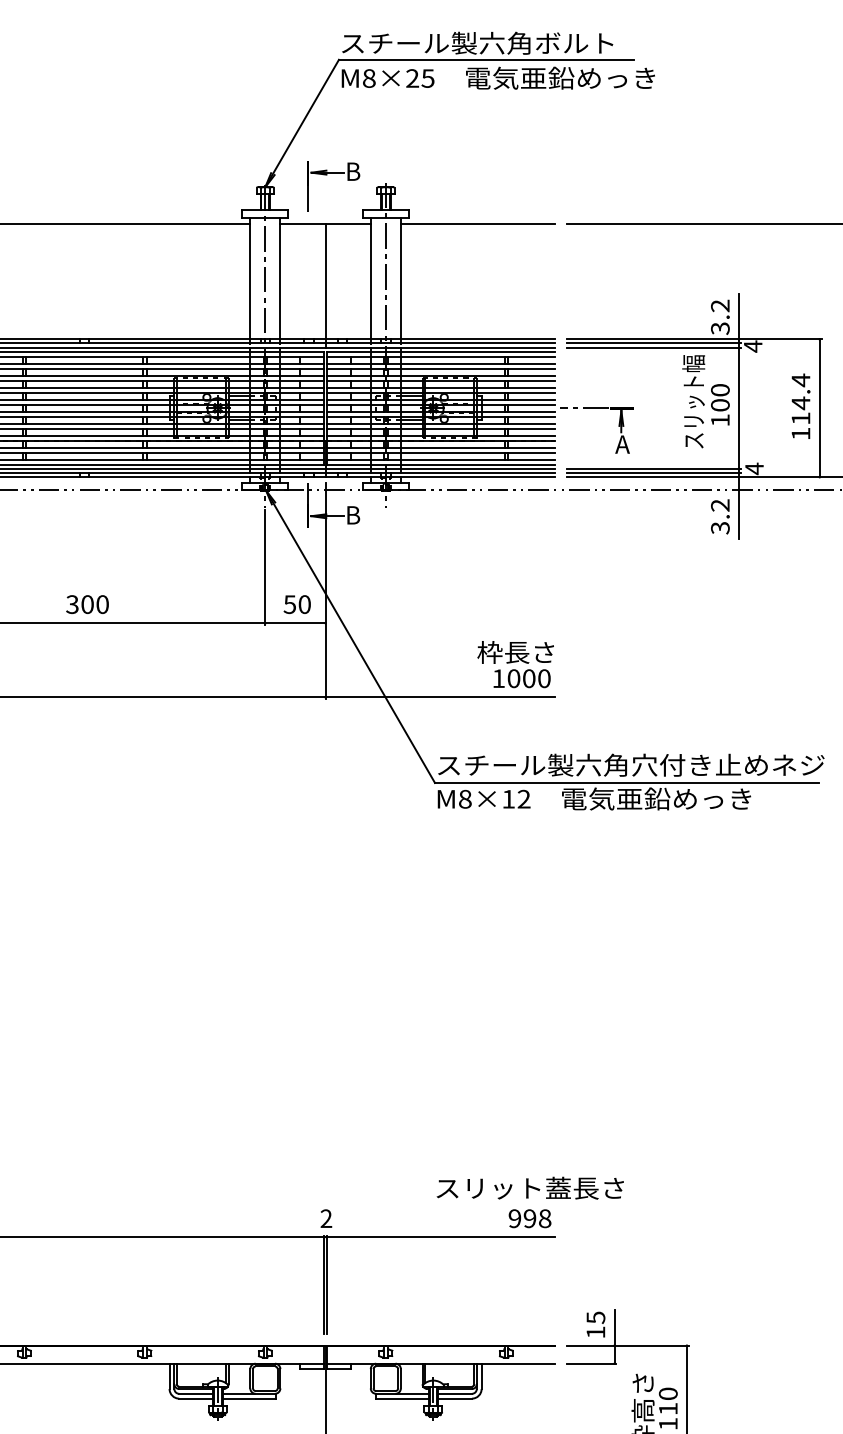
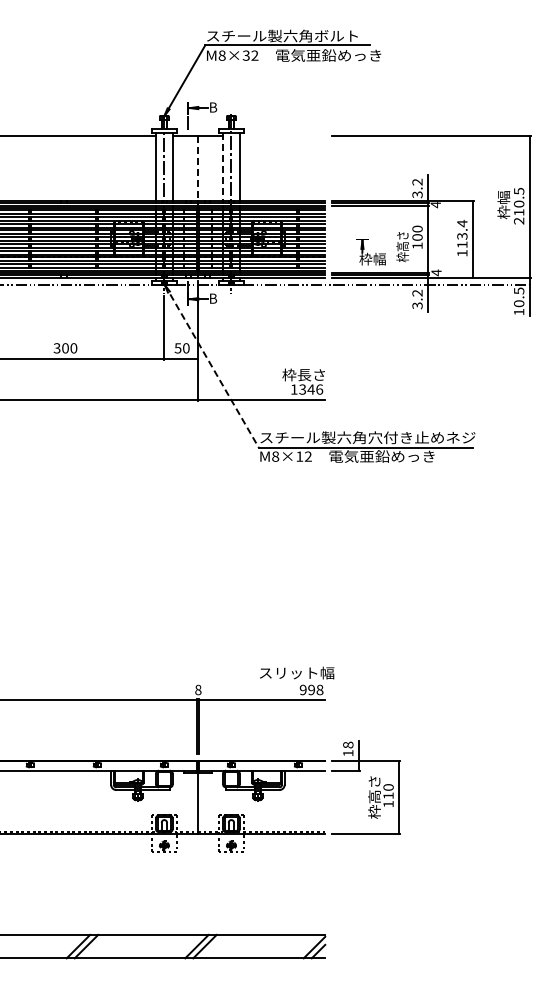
text: (420, 78) -> (250, 55), M8×25 -> M8×32
line: (477, 223) -> (282, 136), removed
line: (371, 277) -> (223, 166), solid -> dashed
line: (324, 286) -> (197, 171), solid -> dashed
text: (693, 401) -> (402, 235), スリット幅 -> 枠高さ
text: (801, 403) -> (462, 236), 114.4 -> 113.4
line: (583, 408) -> (341, 239), removed
text: (639, 443) -> (372, 258), A -> 枠幅
line: (350, 637) -> (211, 366), solid -> dashed
text: (529, 678) -> (311, 389), 1000 -> 1346
text: (583, 1187) -> (341, 672), スリット蓋長さ -> スリット幅
text: (326, 1217) -> (198, 689), 2 -> 8
text: (596, 1316) -> (348, 744), 15 -> 18

